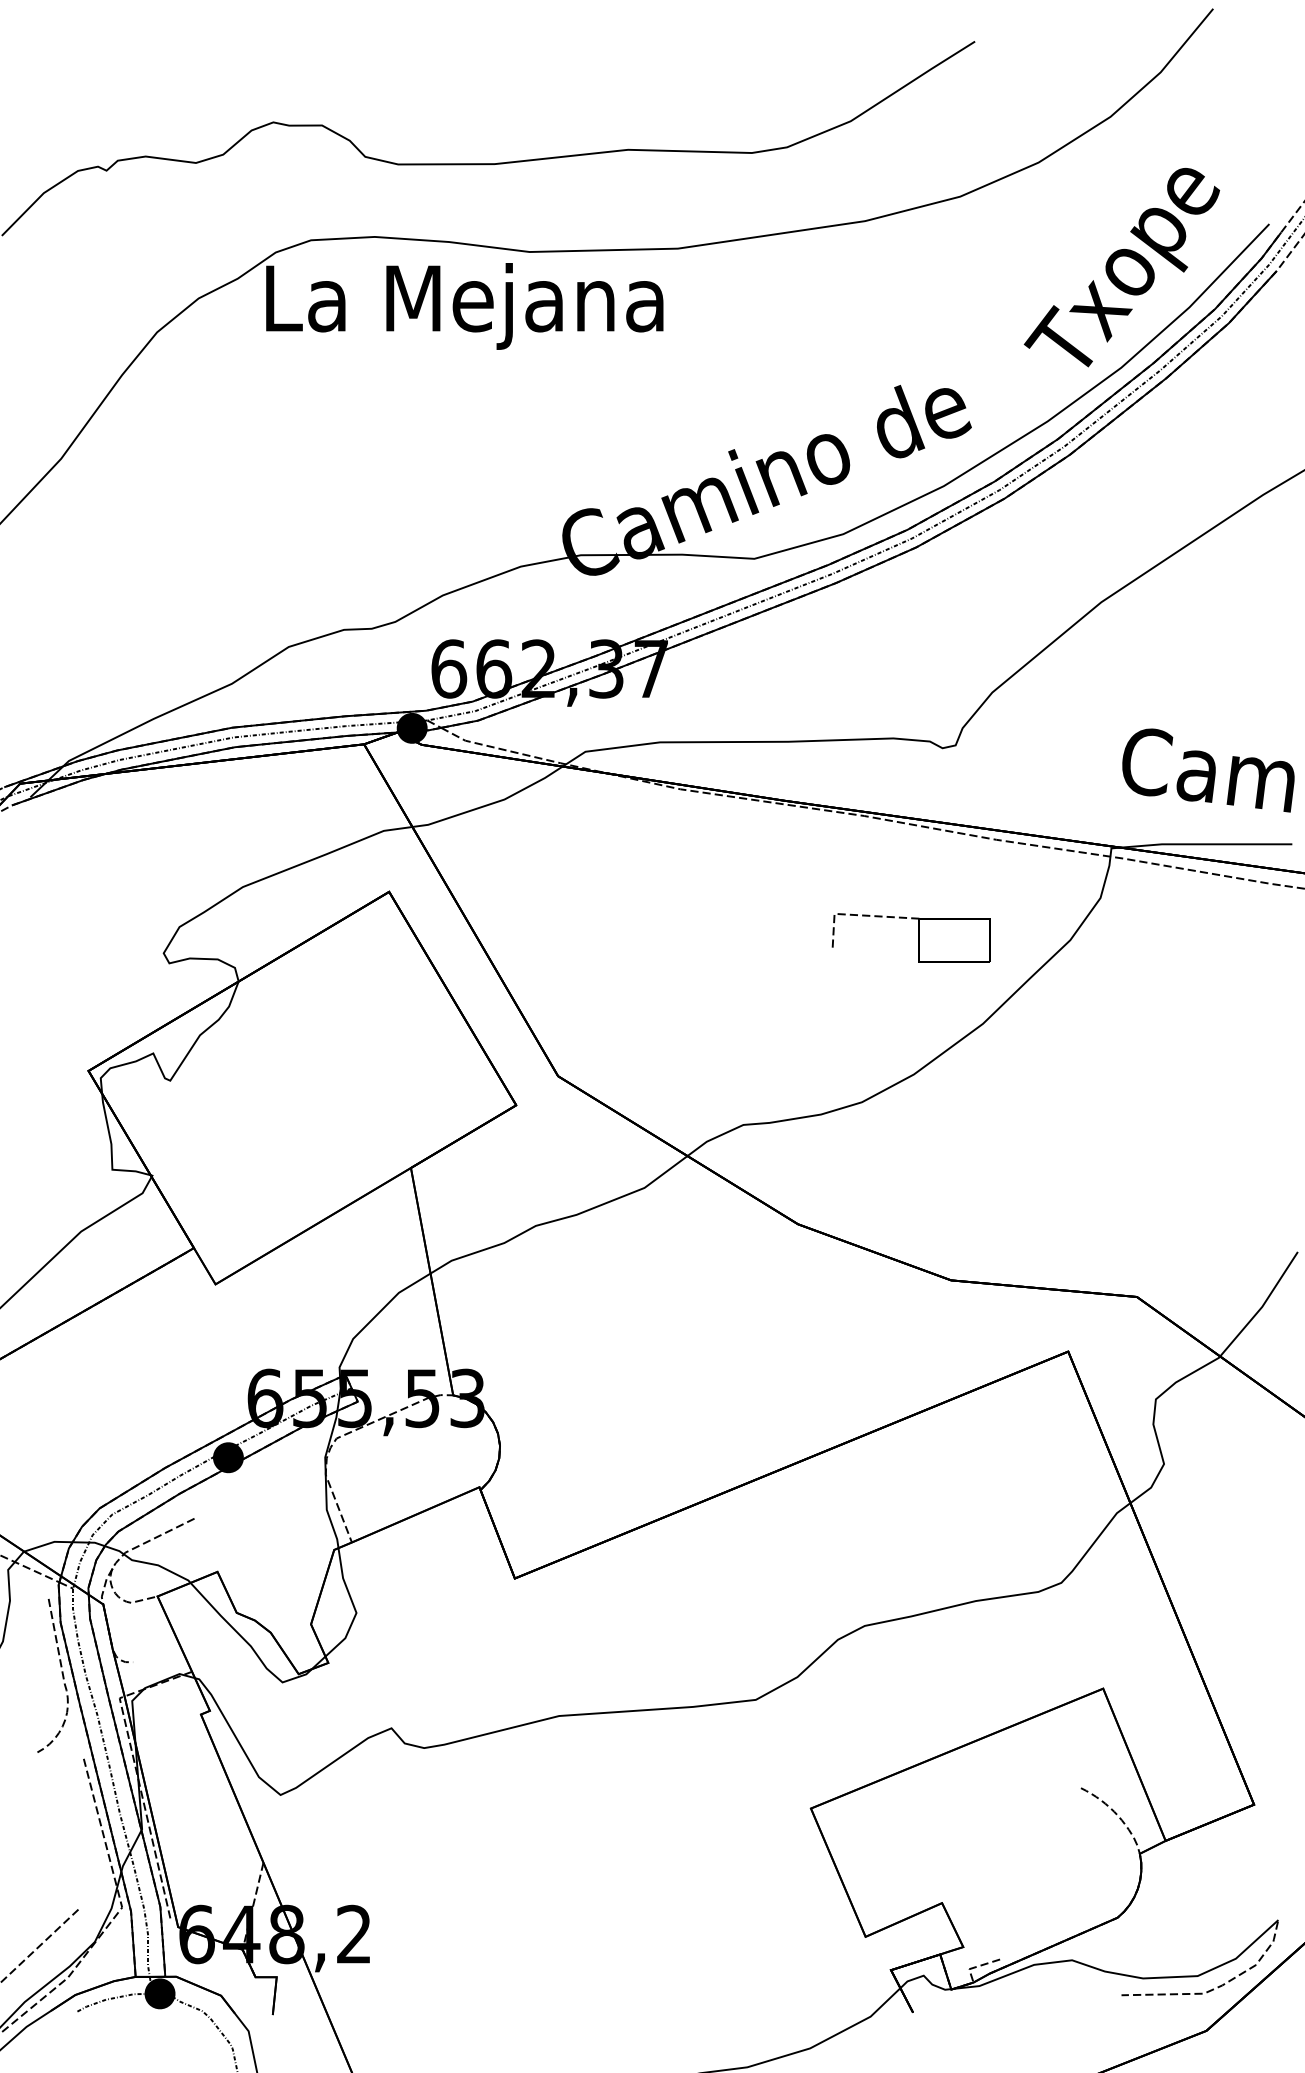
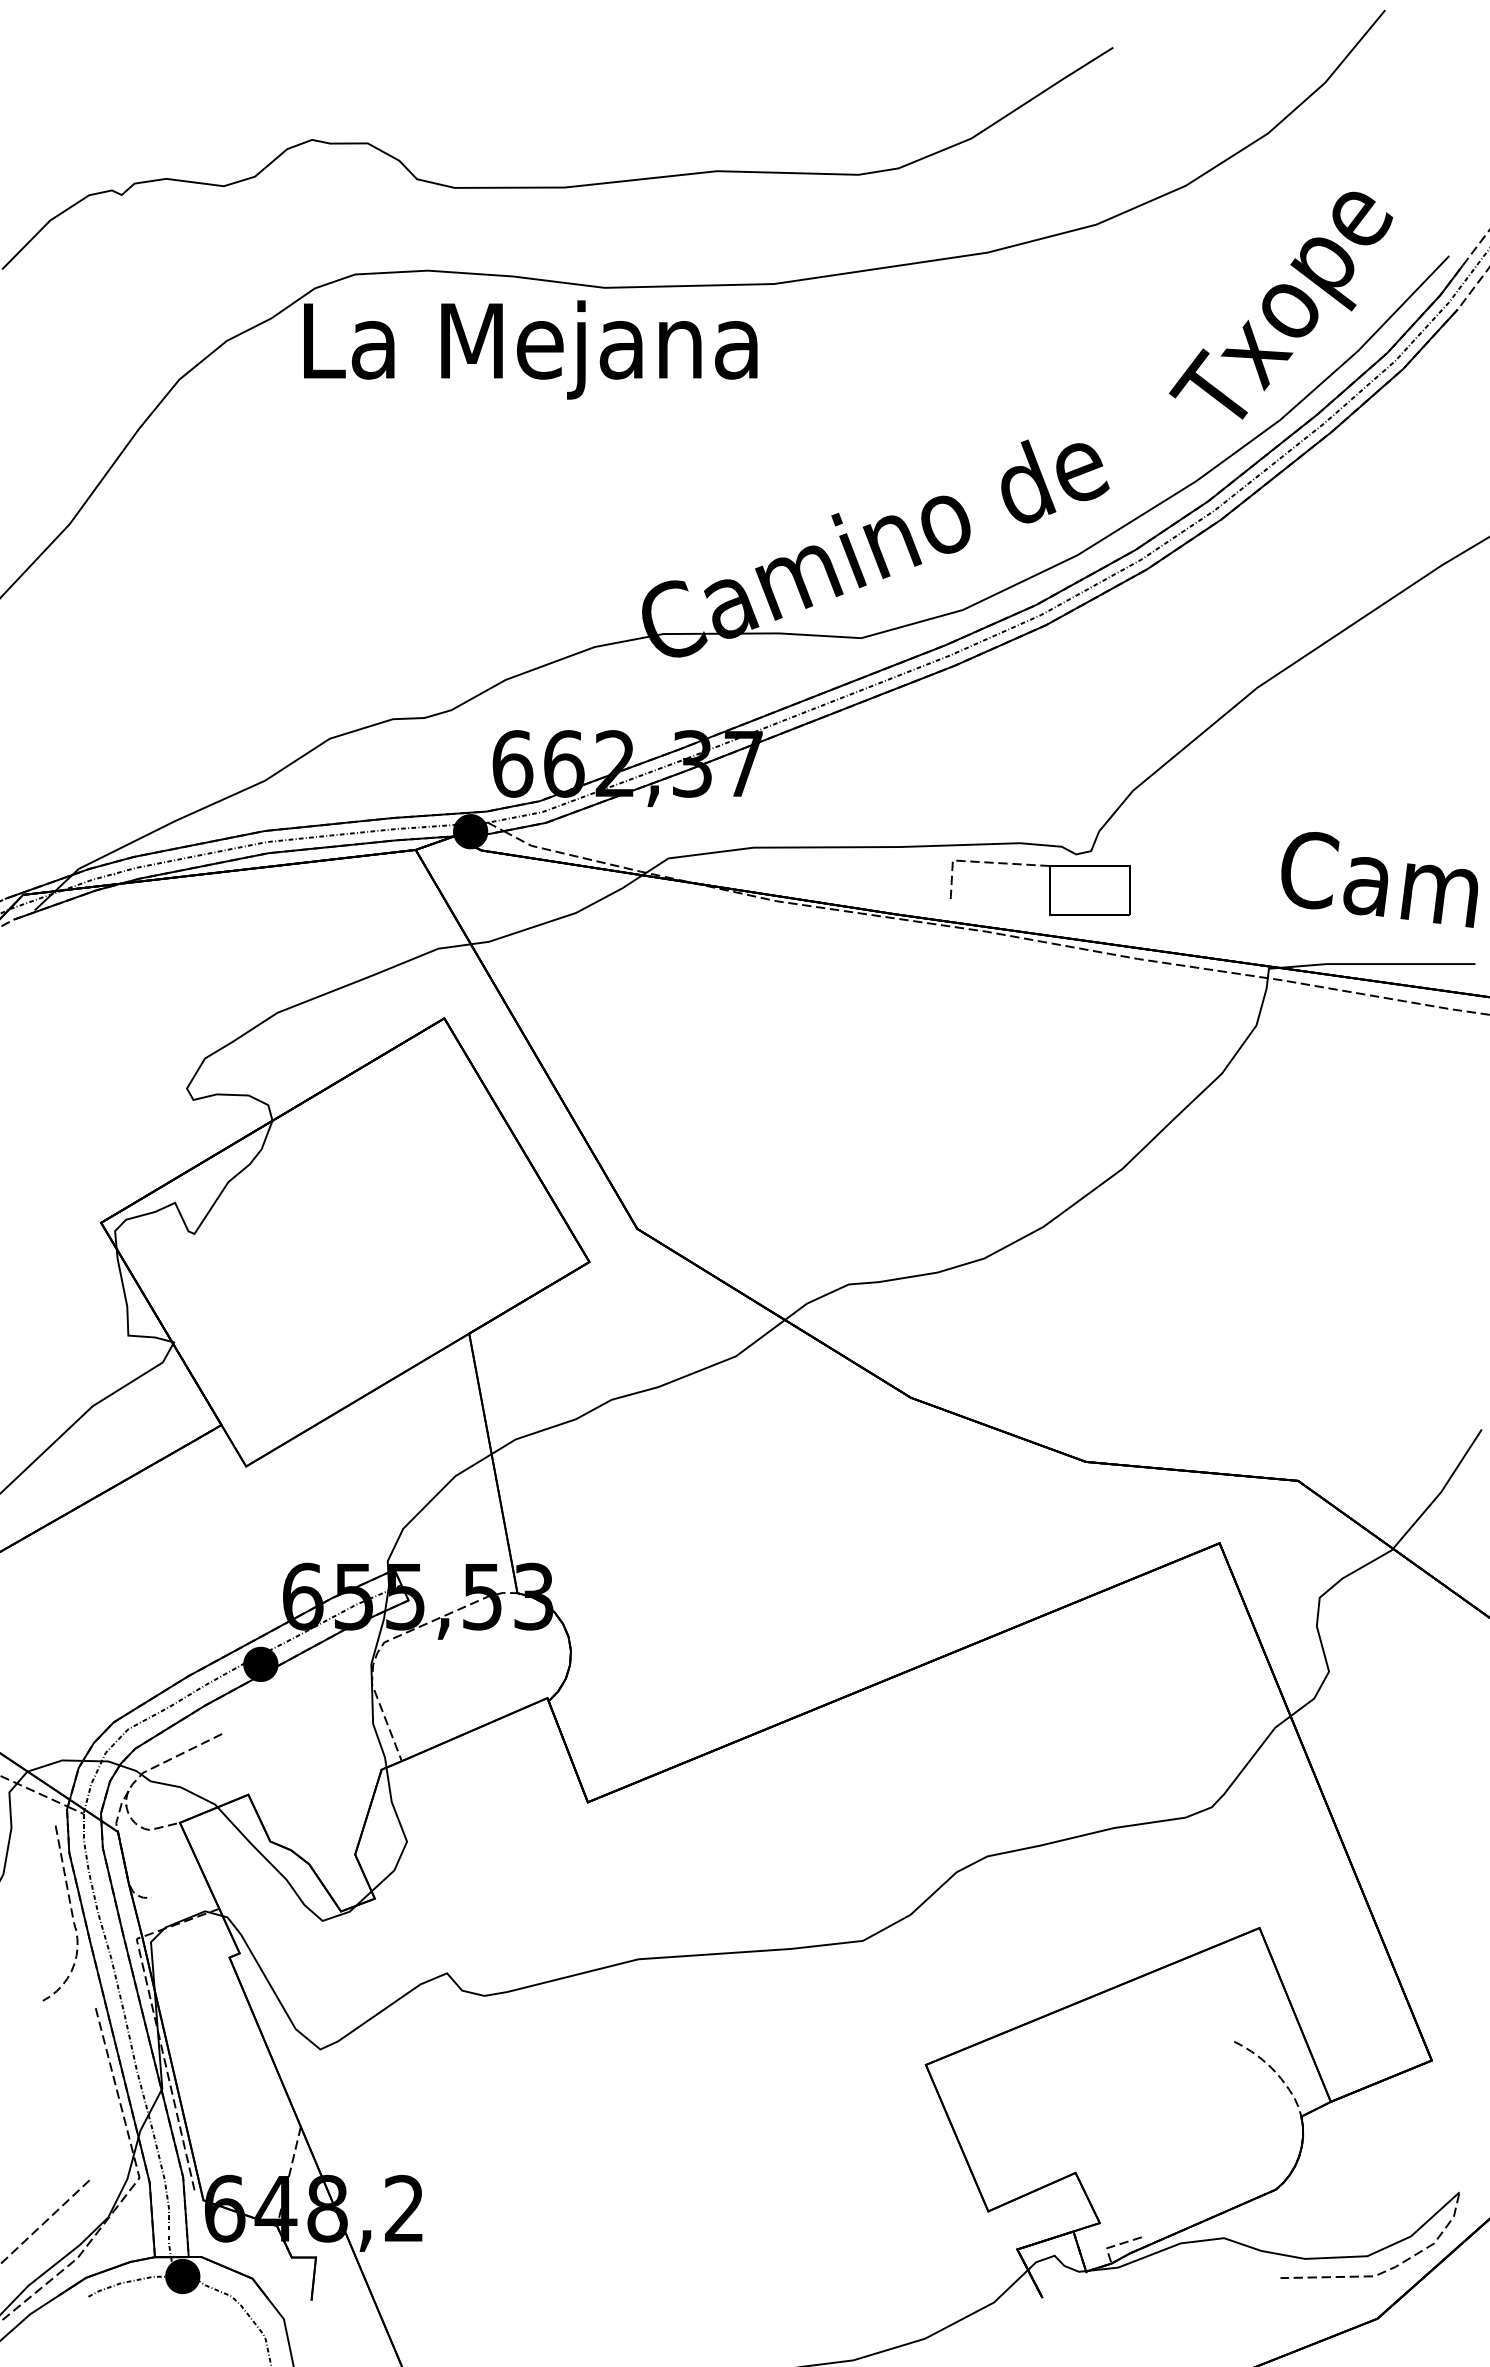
part: (919, 937) -> (1049, 887), moved

